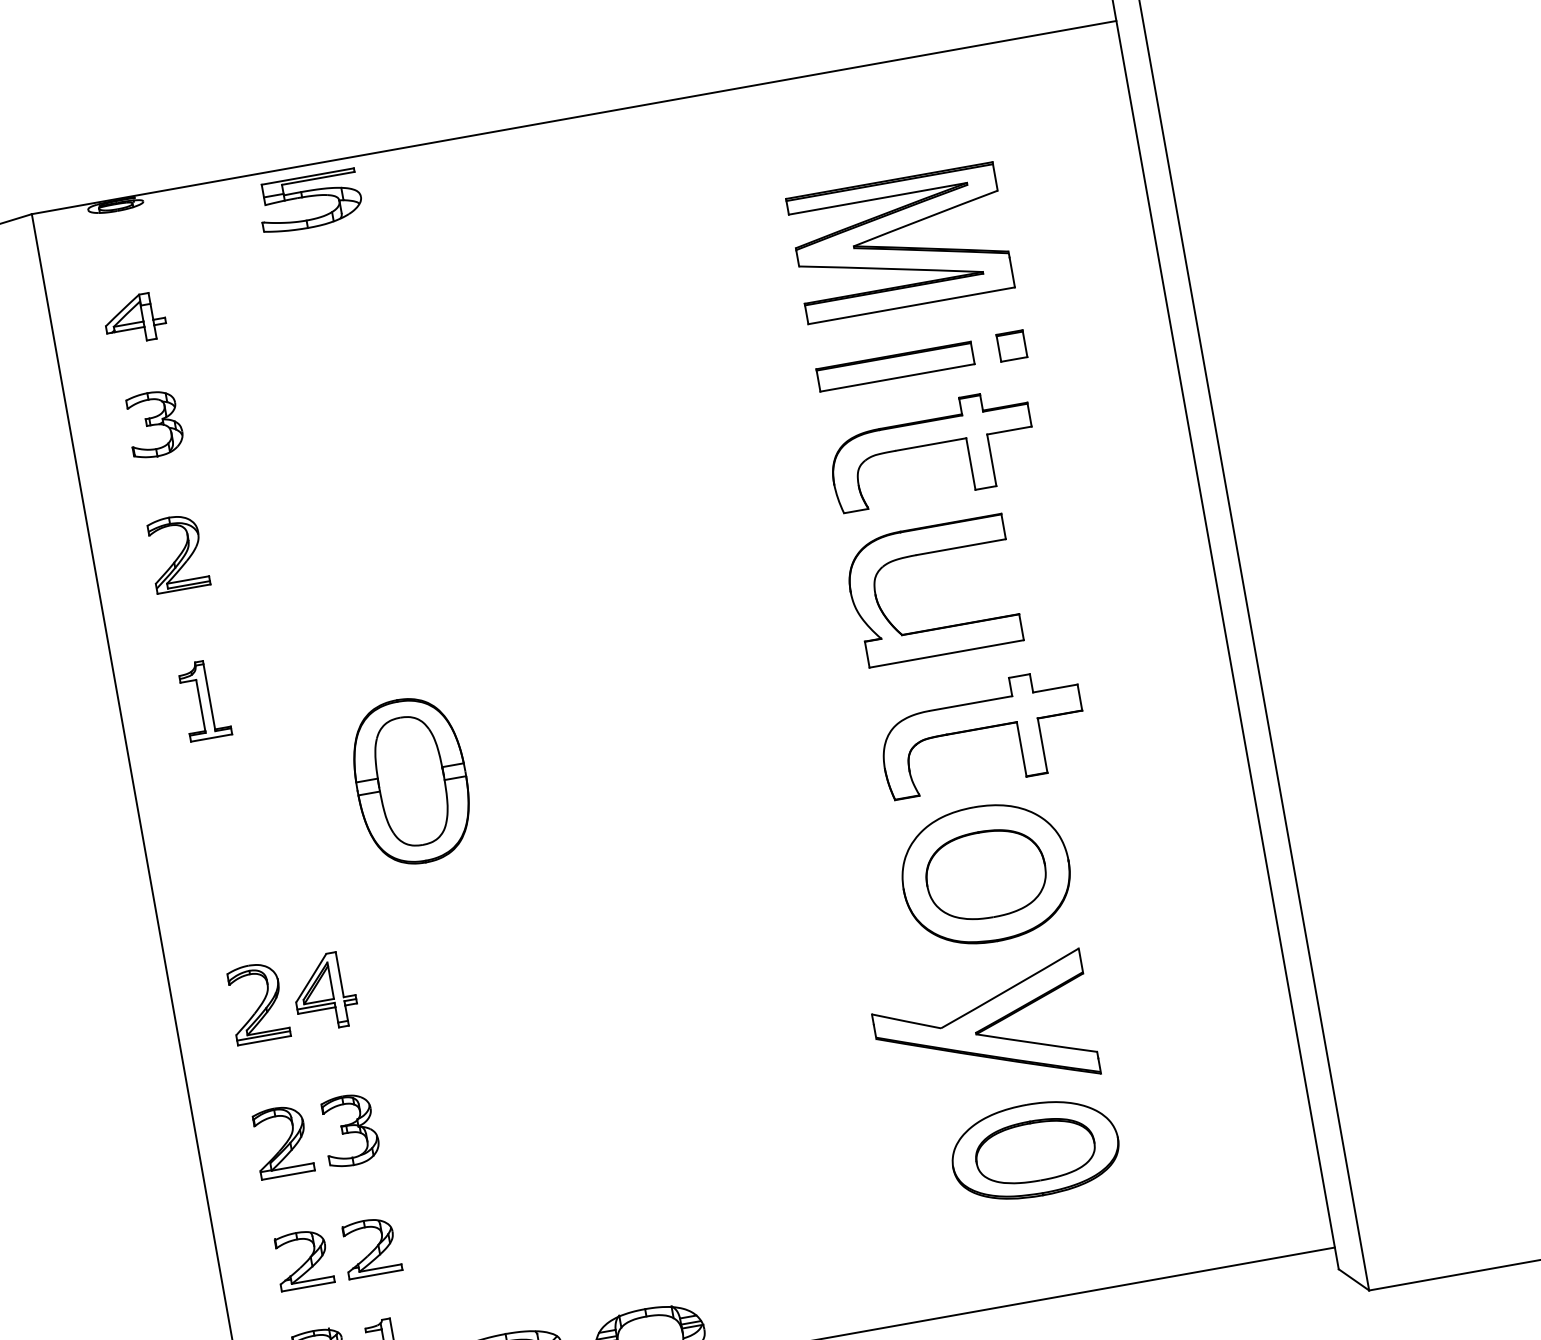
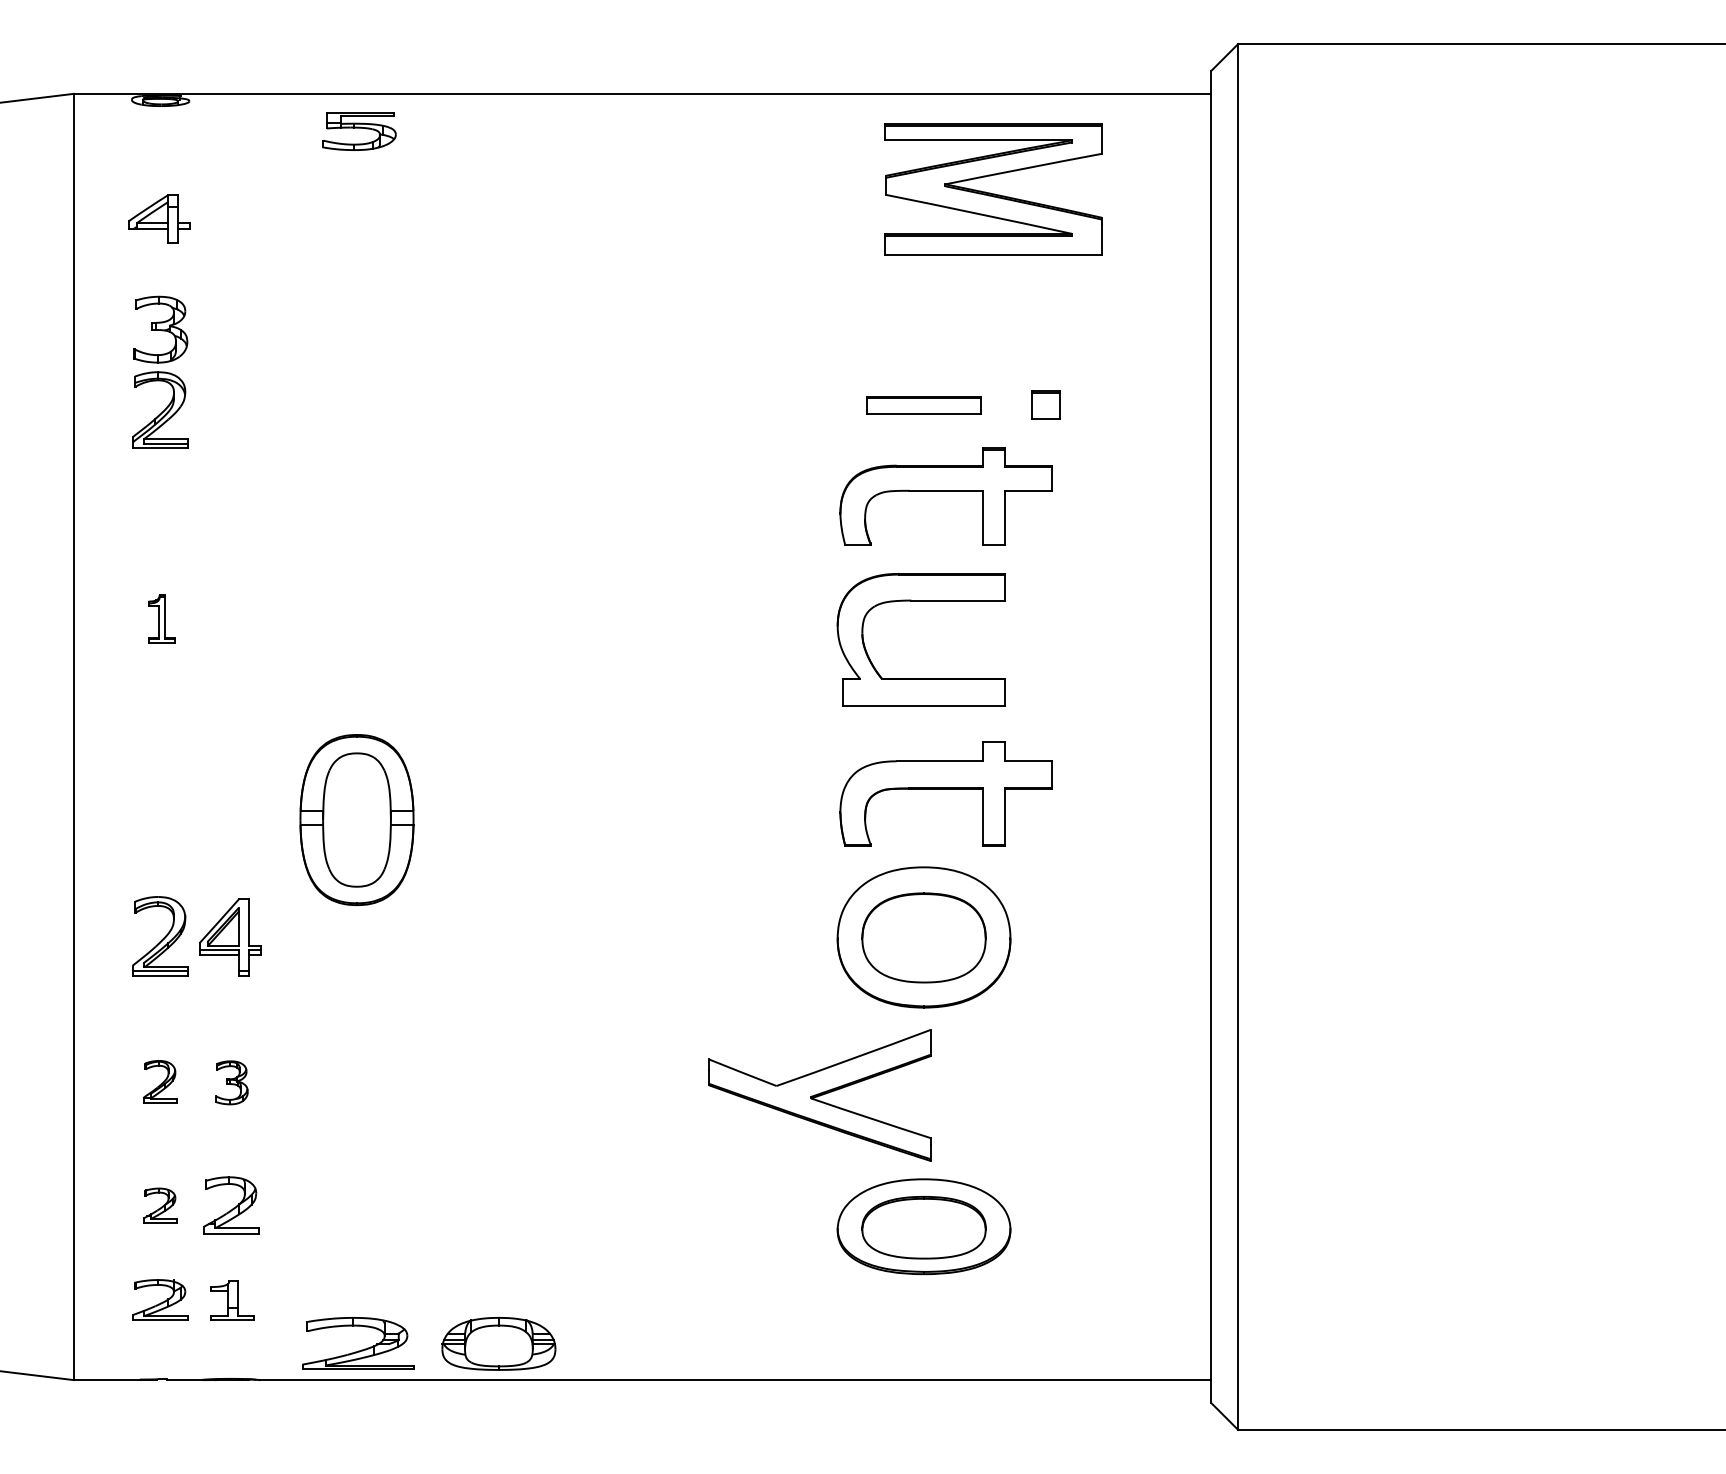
part: (310, 201) -> (359, 131), size x0.7
part: (900, 243) -> (993, 189), moved
part: (895, 367) -> (923, 405), size x0.7
part: (177, 552) -> (160, 409), moved
part: (204, 699) -> (161, 618), size x0.6
part: (410, 780) -> (356, 819), moved
part: (983, 1030) -> (819, 1095), moved
part: (350, 1130) -> (231, 1082), size x0.6
part: (282, 1141) -> (160, 1081), size x0.6
part: (303, 1259) -> (160, 1205), size x0.6

